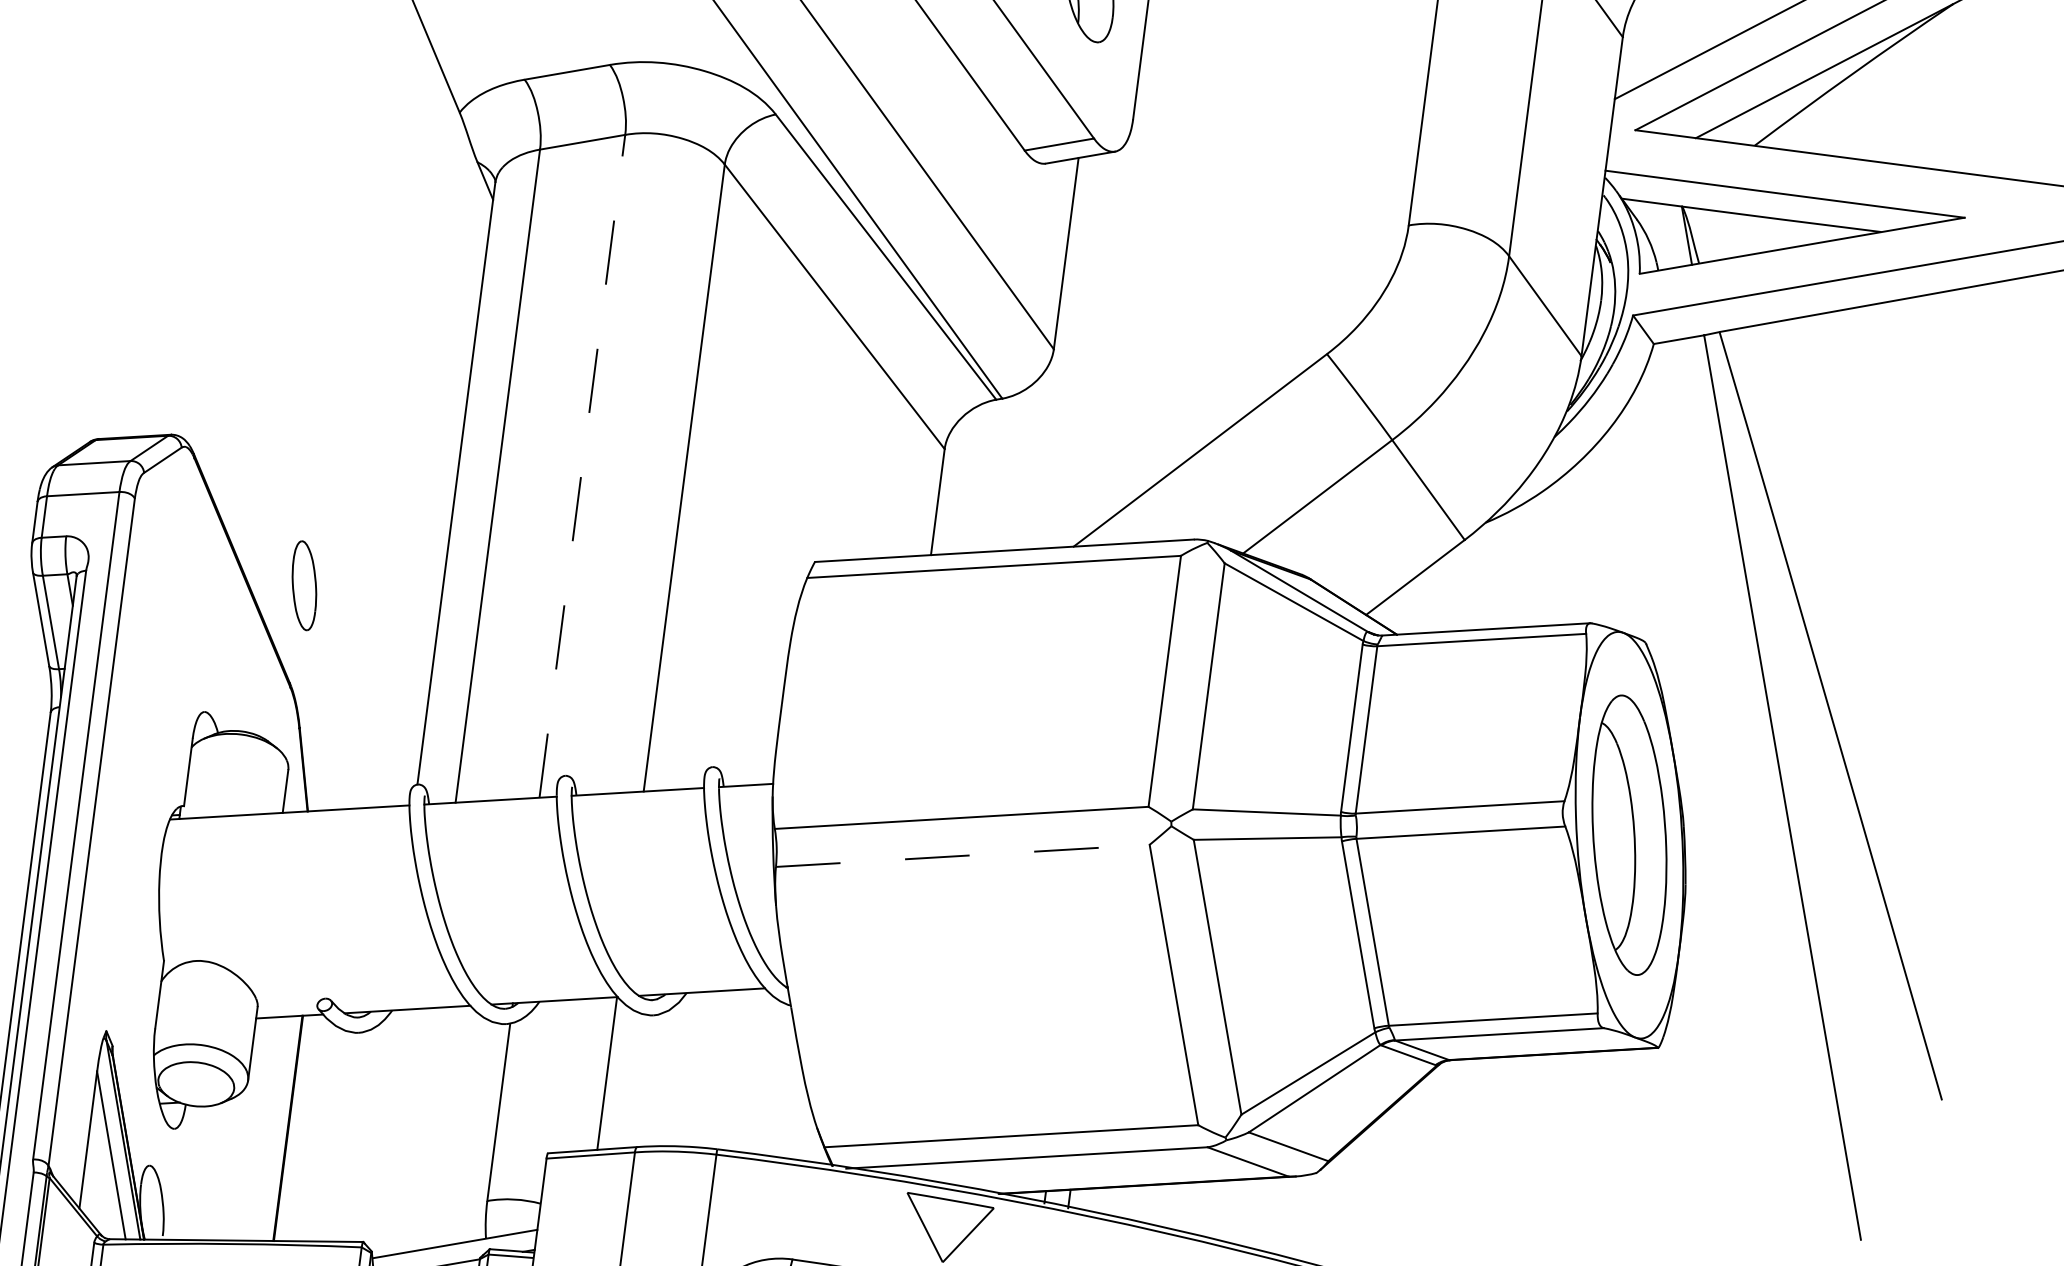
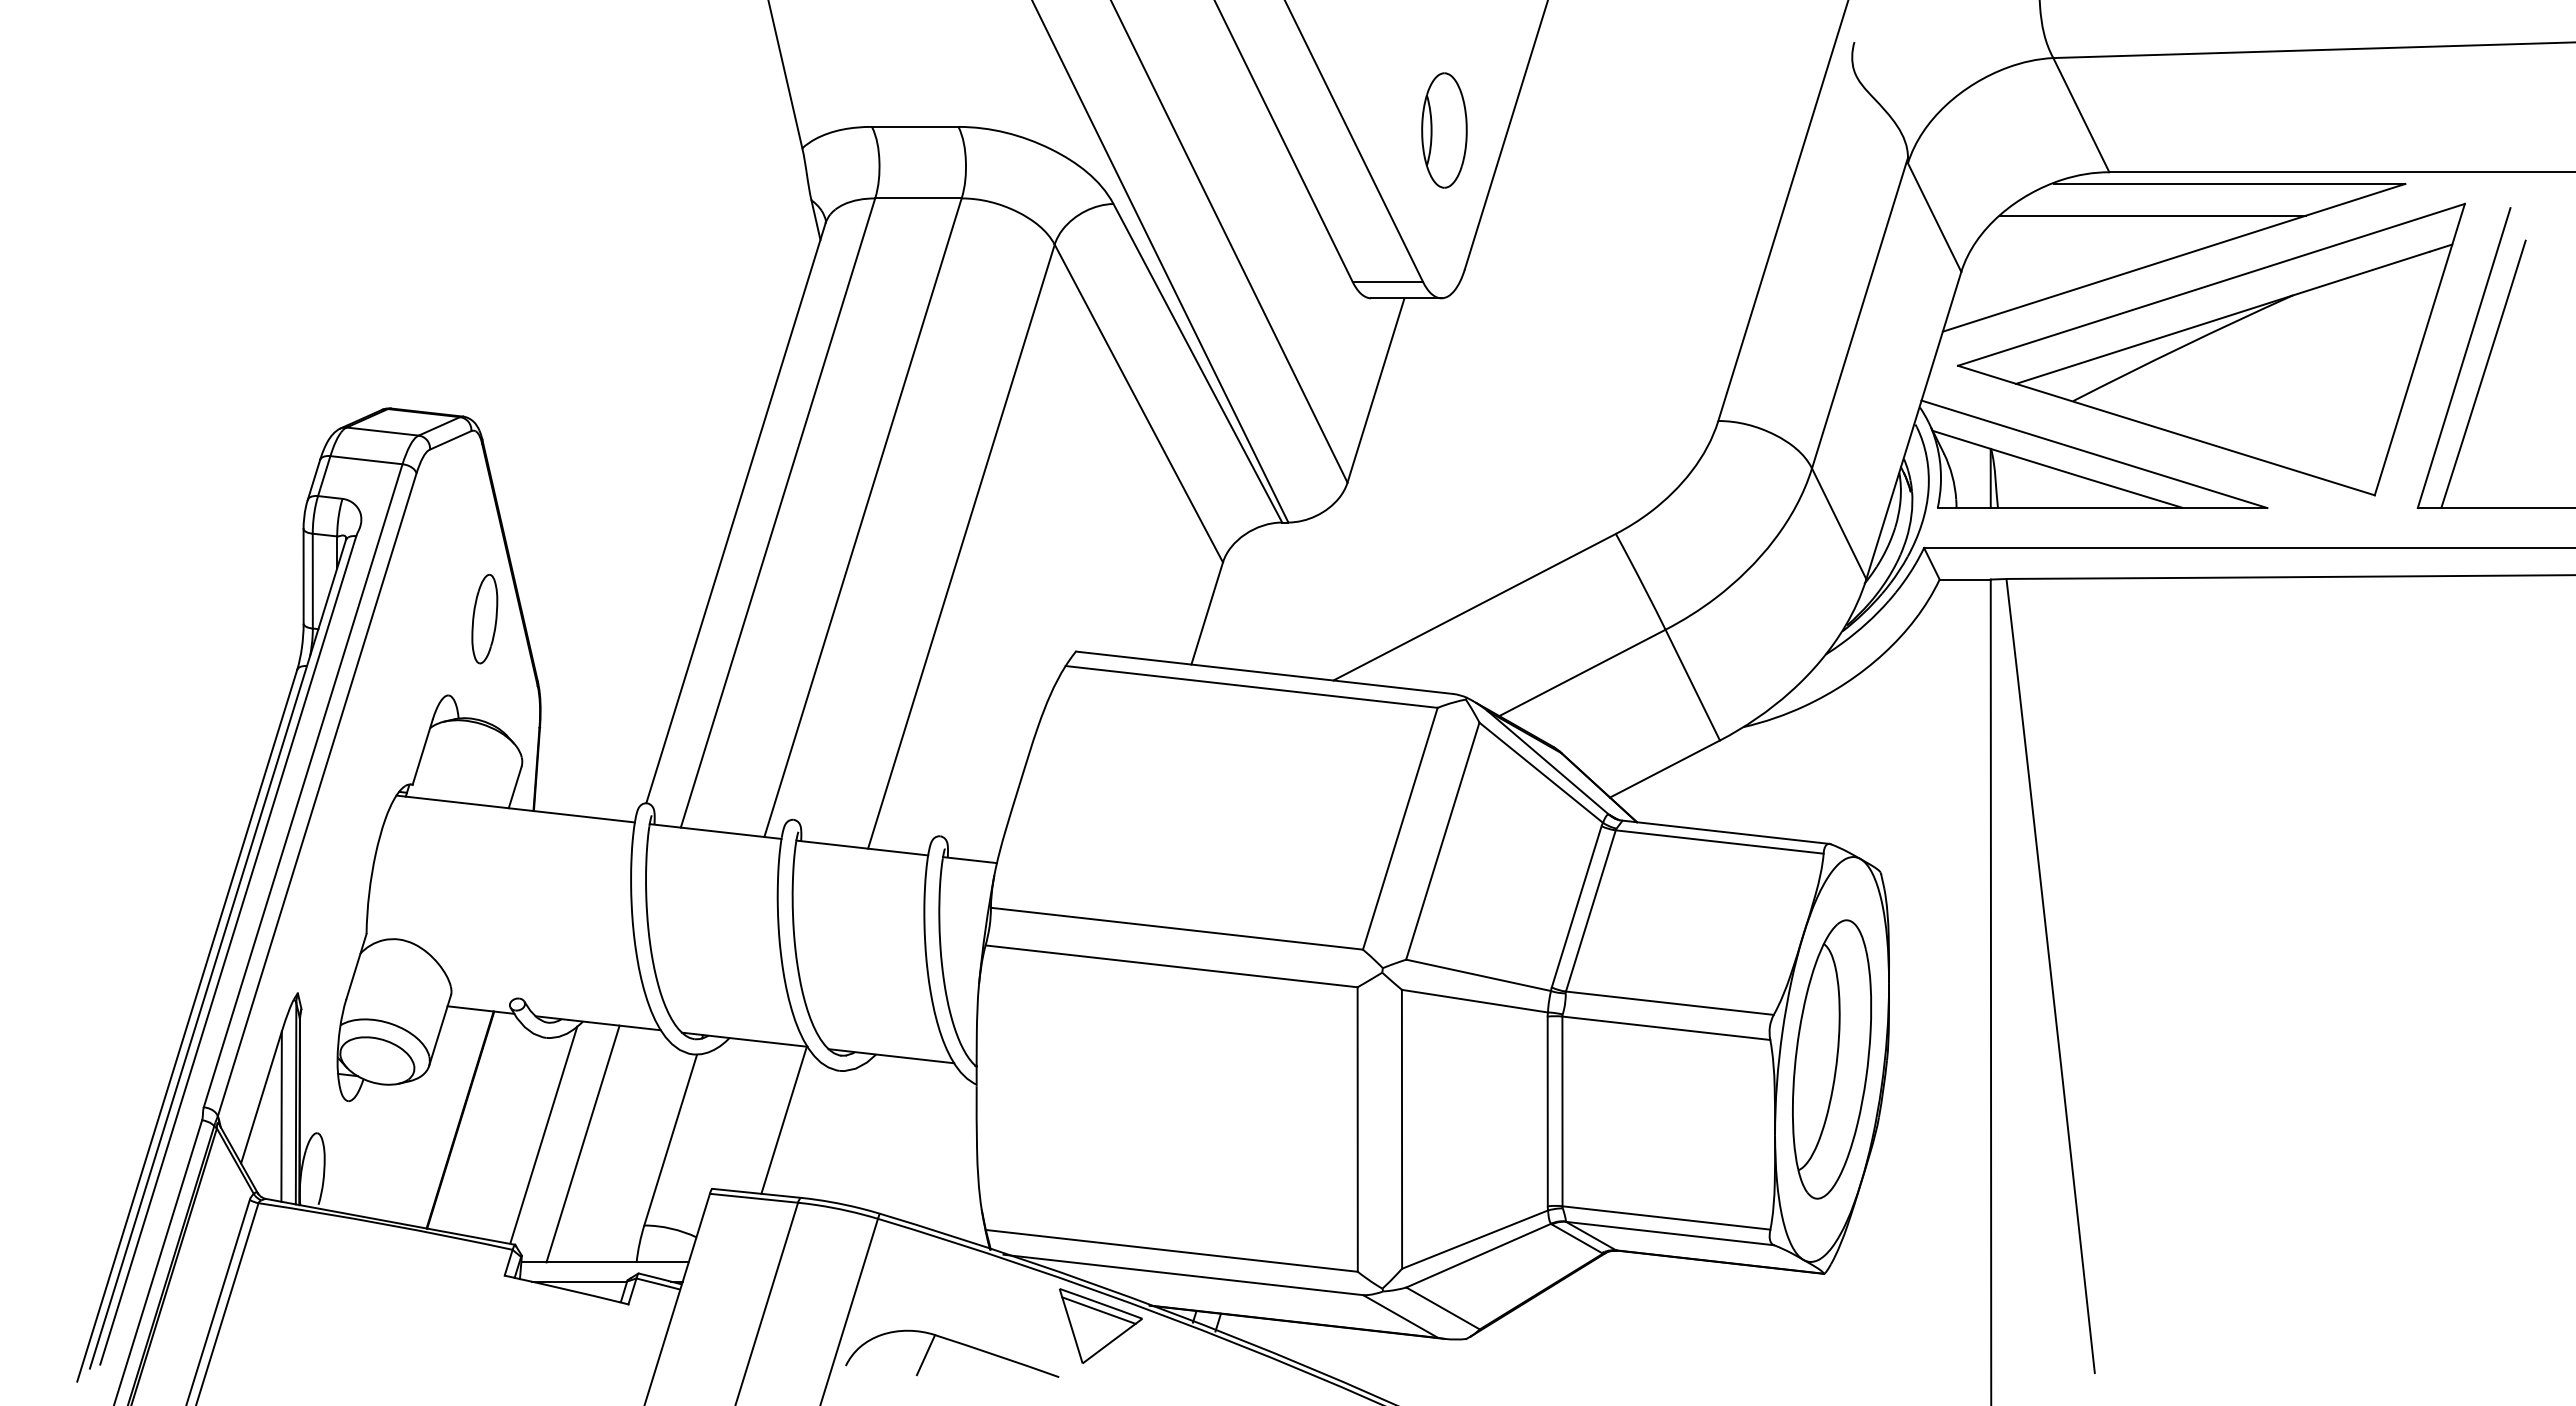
line: (582, 466) -> (863, 517), dashed -> solid
part: (304, 586) -> (484, 619), moved
line: (963, 855) -> (1172, 966), dashed -> solid
line: (372, 1128) -> (543, 1134), added
line: (412, 1130) -> (582, 1143), added
line: (949, 1207) -> (1098, 1310), added

